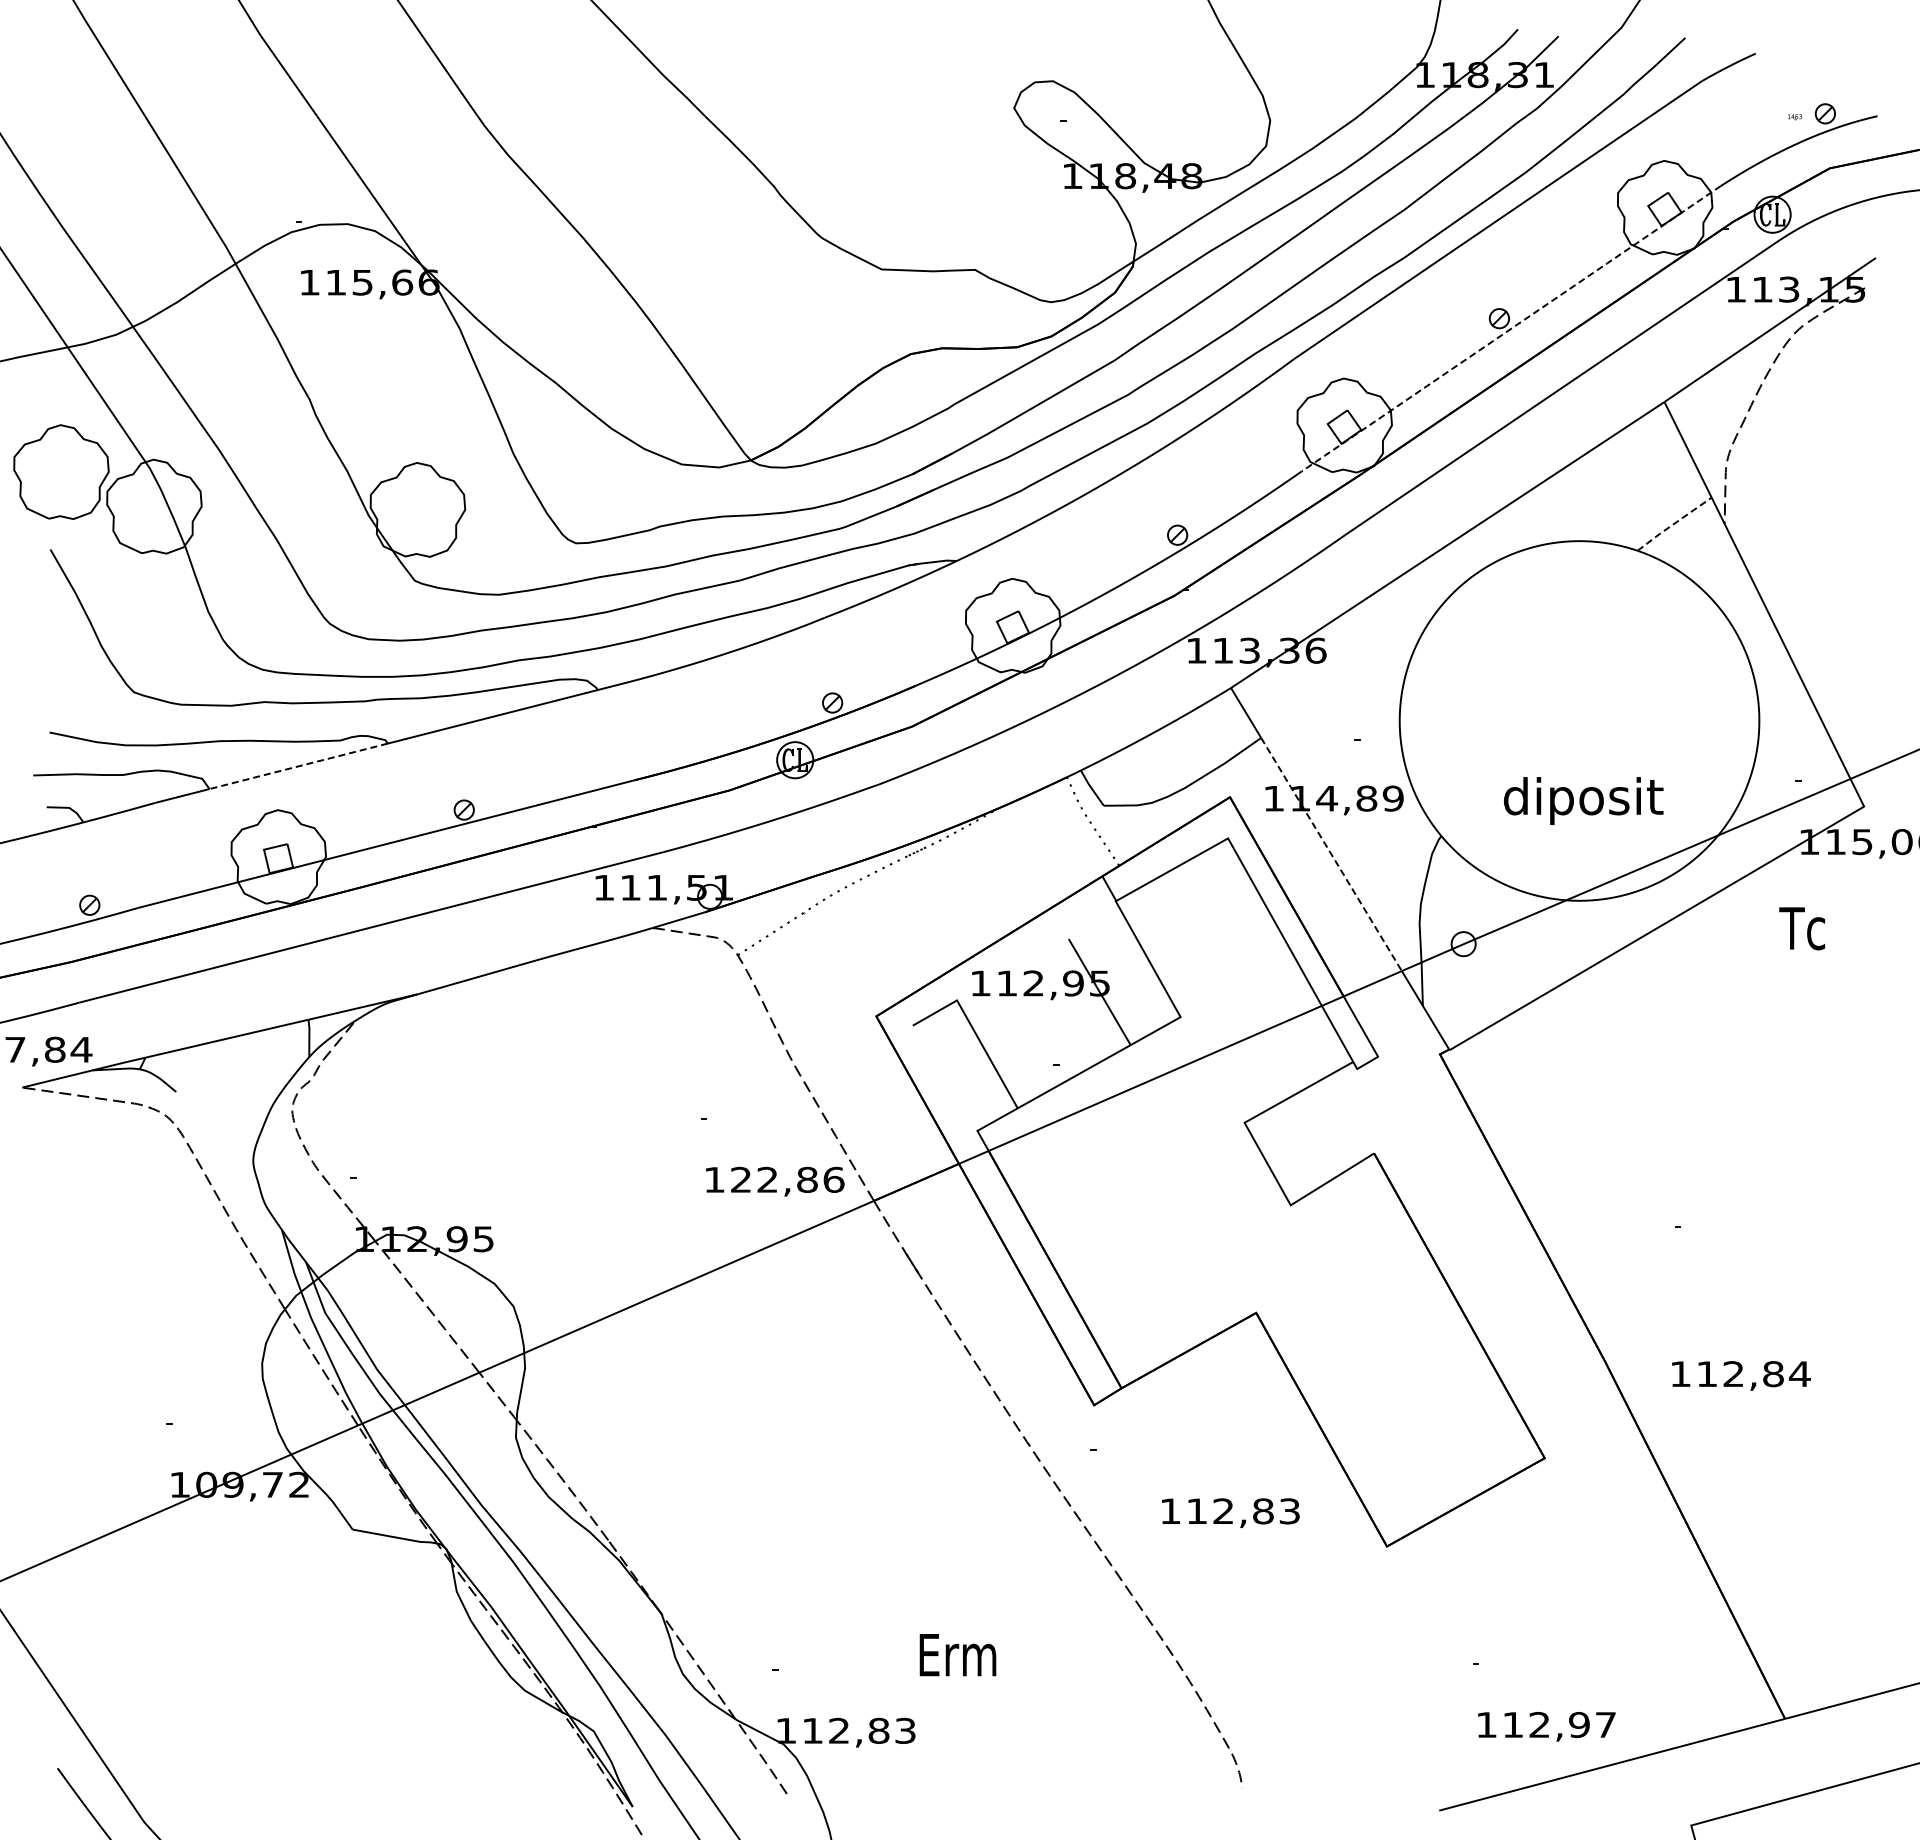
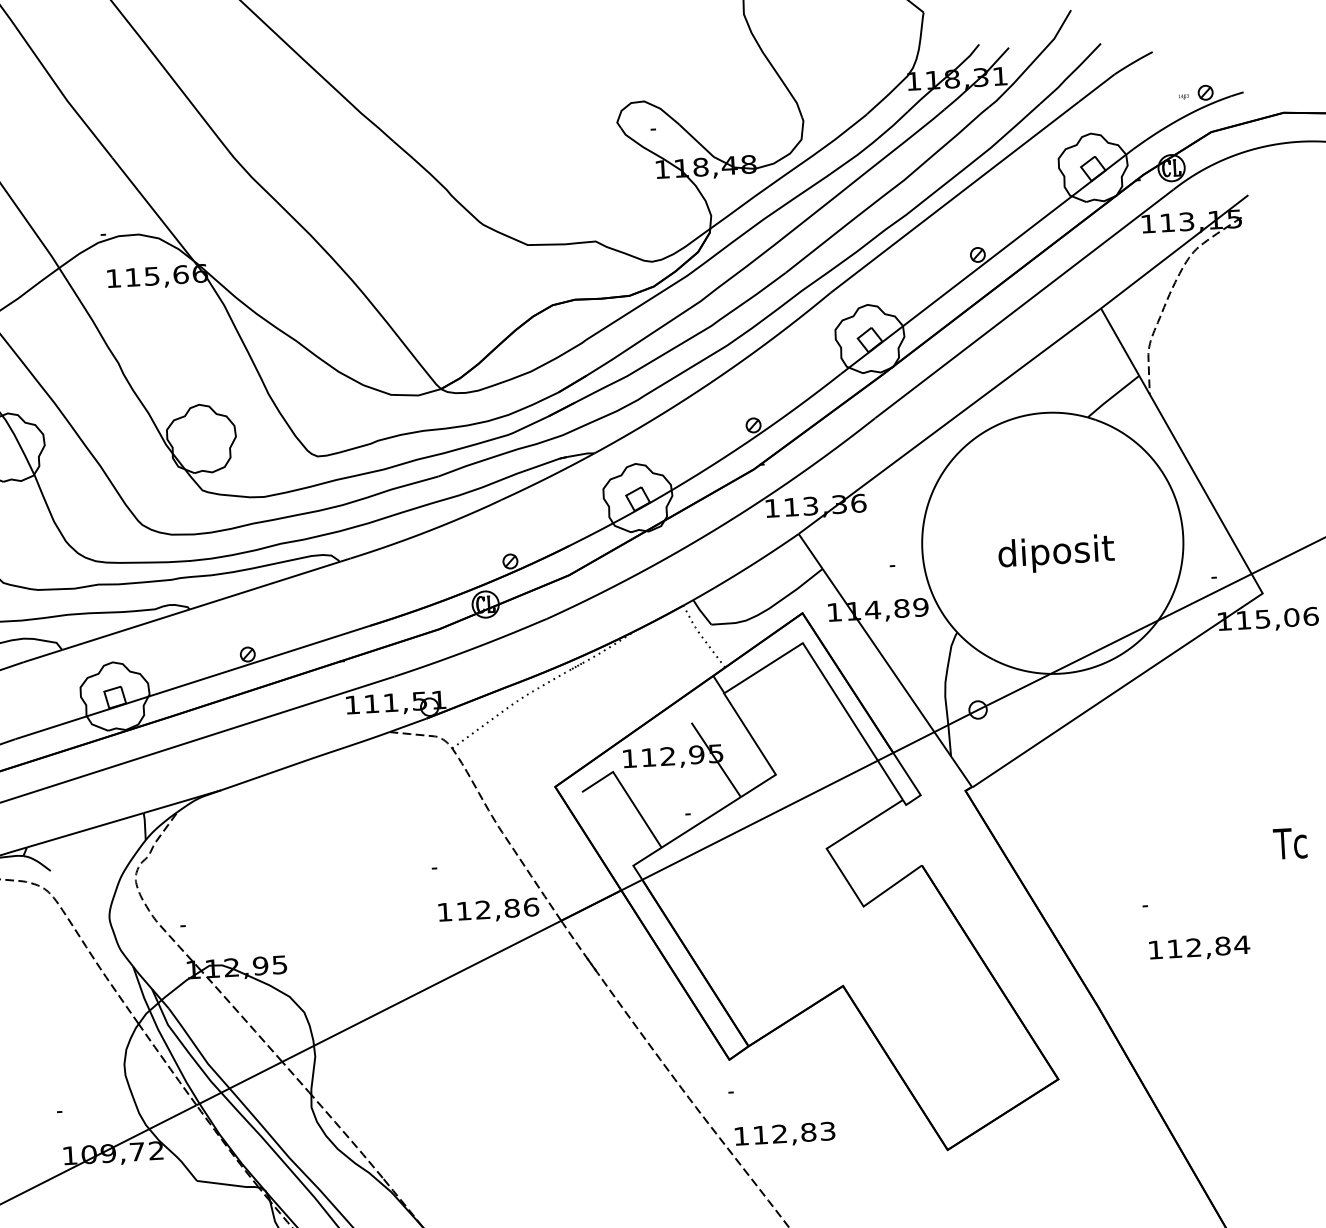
line: (1511, 328) -> (987, 261), dashed -> solid
line: (1674, 523) -> (1113, 396), dashed -> solid
line: (298, 766) -> (125, 629), dashed -> solid
text: (1583, 800) -> (1056, 553), moved
line: (1331, 854) -> (878, 650), dashed -> solid
text: (1802, 928) -> (1290, 843), moved
text: (740, 1179) -> (463, 910), 122,86 -> 112,86
text: (1741, 1375) -> (1199, 948), moved
text: (1230, 1512) -> (784, 1134), moved

